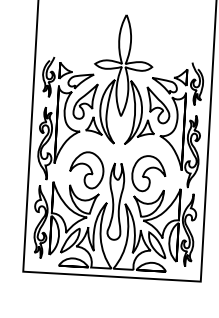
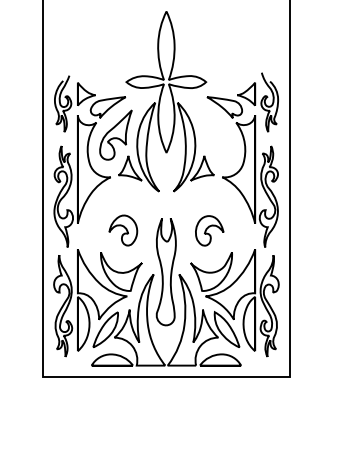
part: (158, 105) -> (217, 134), removed
part: (87, 170) -> (123, 230), size x0.6
part: (148, 173) -> (209, 230), size x0.6

